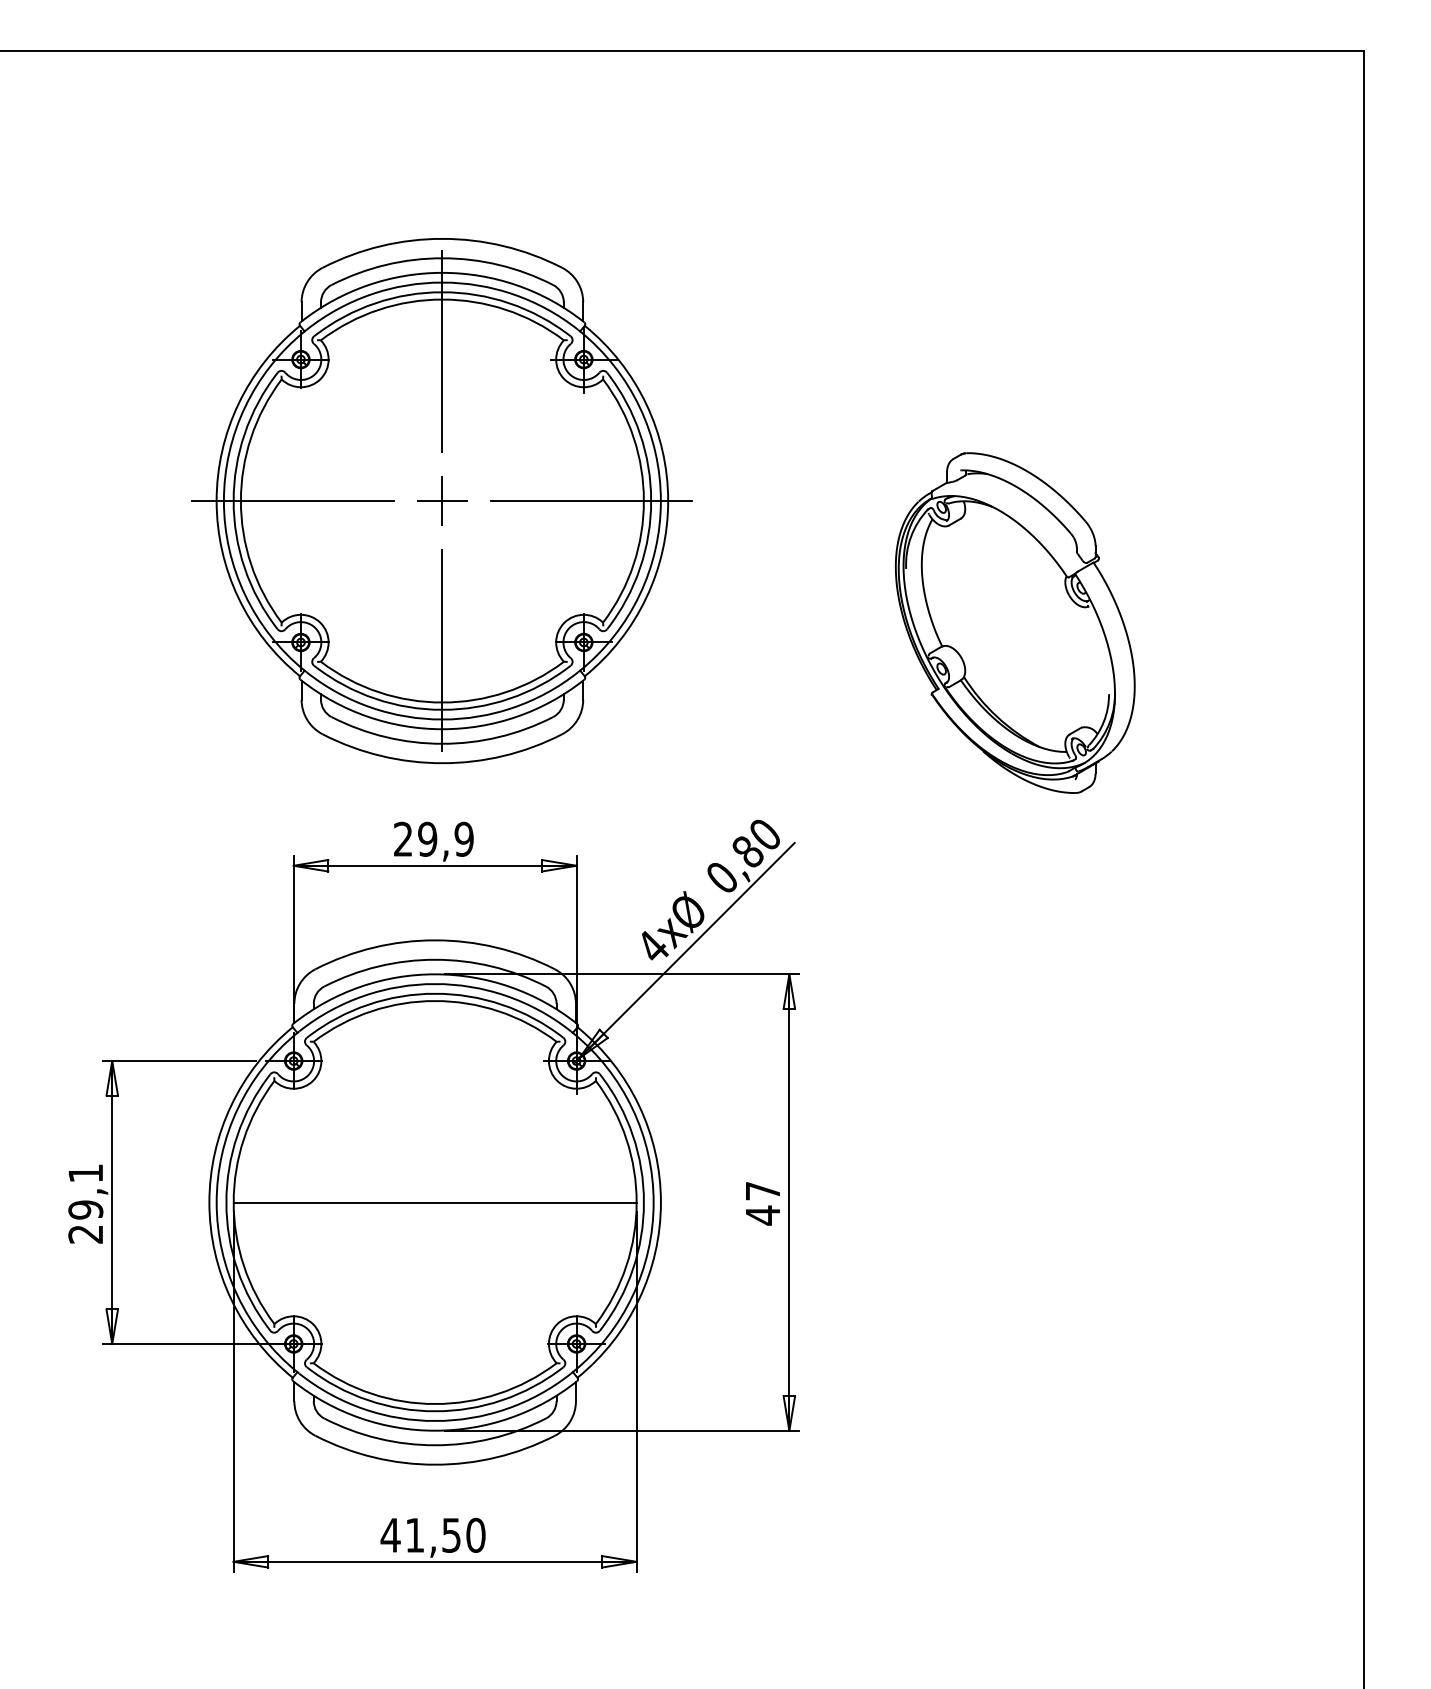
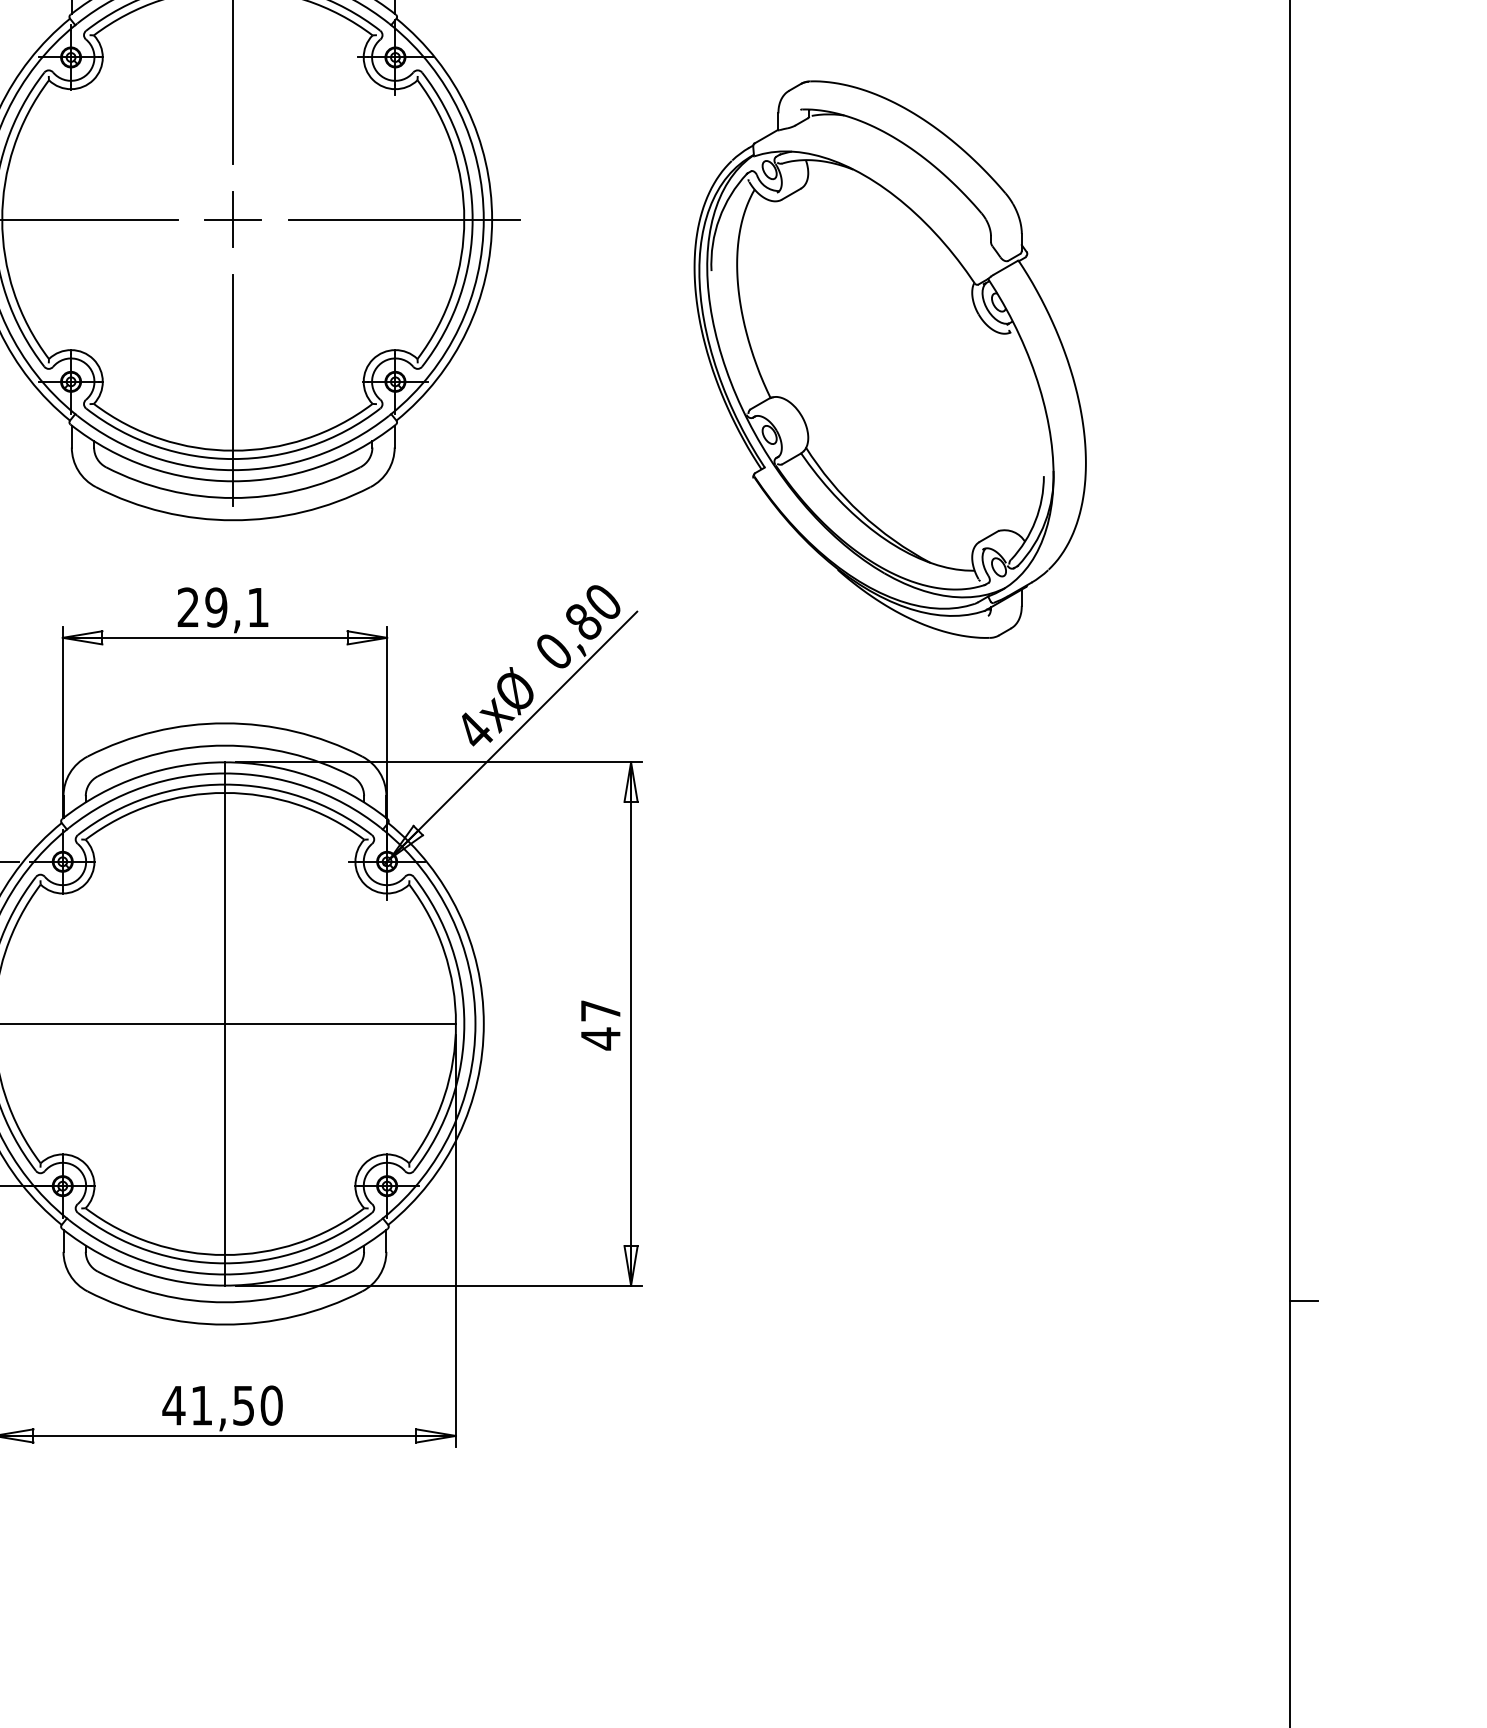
part: (1014, 622) -> (889, 358), size x1.43
text: (463, 838) -> (257, 606), 29,9 -> 29,1
line: (435, 1202) -> (225, 1023), added
line: (1375, 1444) -> (1303, 1301), added

